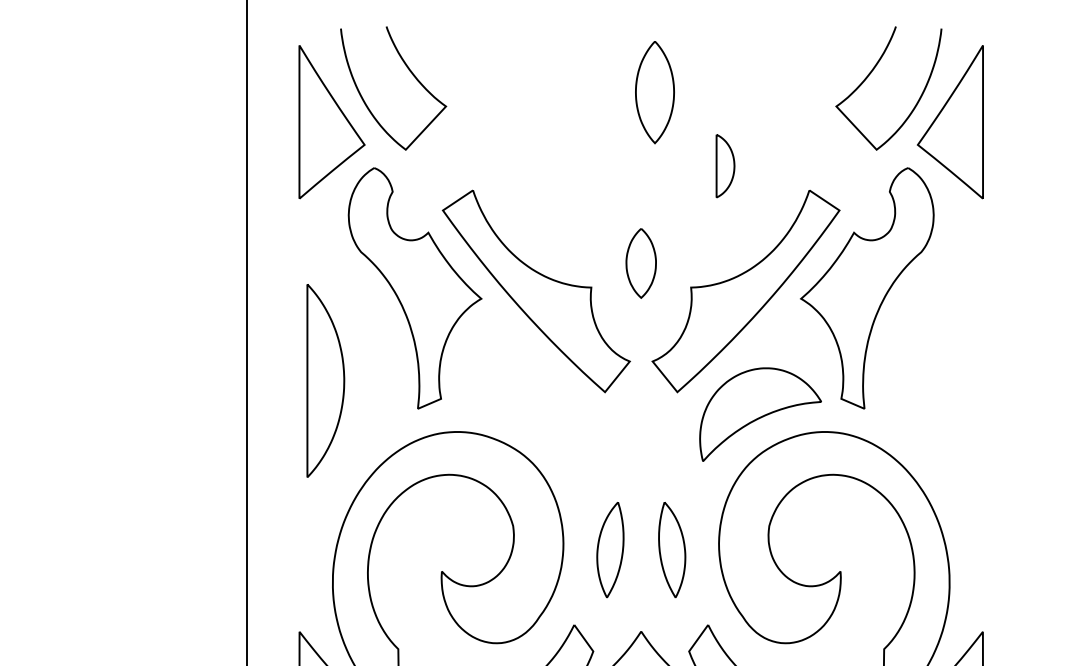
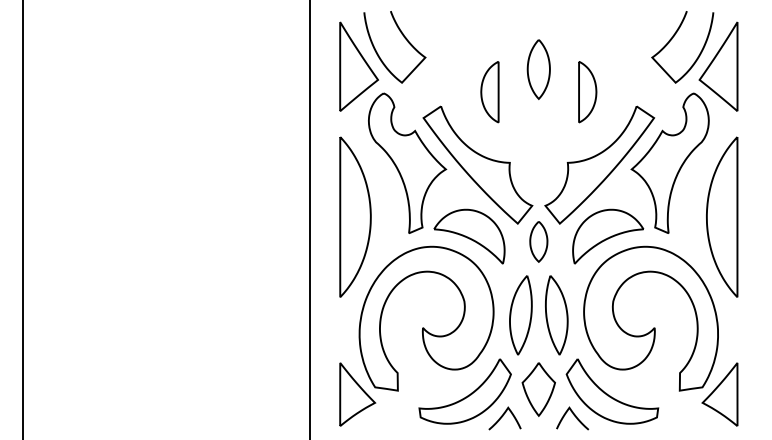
part: (654, 92) -> (538, 69), moved
part: (556, 166) -> (489, 92), added
part: (724, 166) -> (587, 92), size x1.67
part: (640, 262) -> (538, 241), moved
part: (325, 379) -> (355, 216), size x1.43
part: (957, 379) -> (722, 216), added
part: (521, 414) -> (469, 236), added
part: (609, 550) -> (520, 315), size x1.43
part: (671, 550) -> (556, 315), size x1.43

